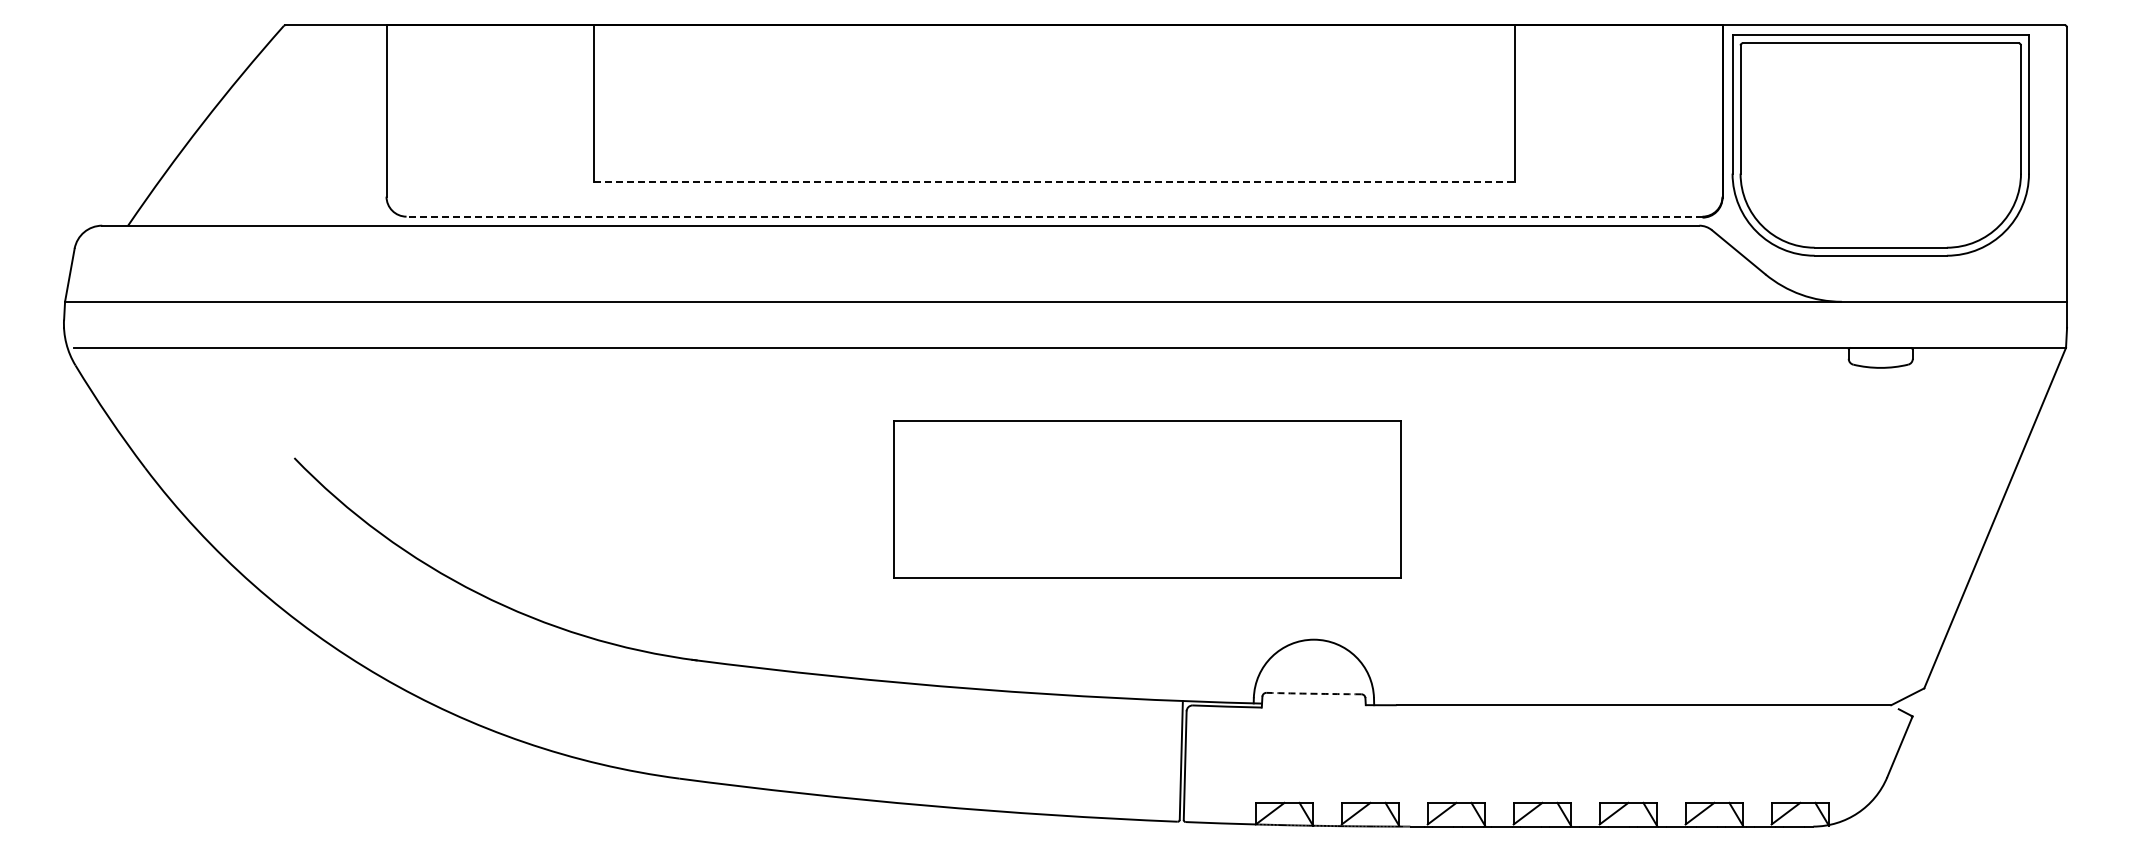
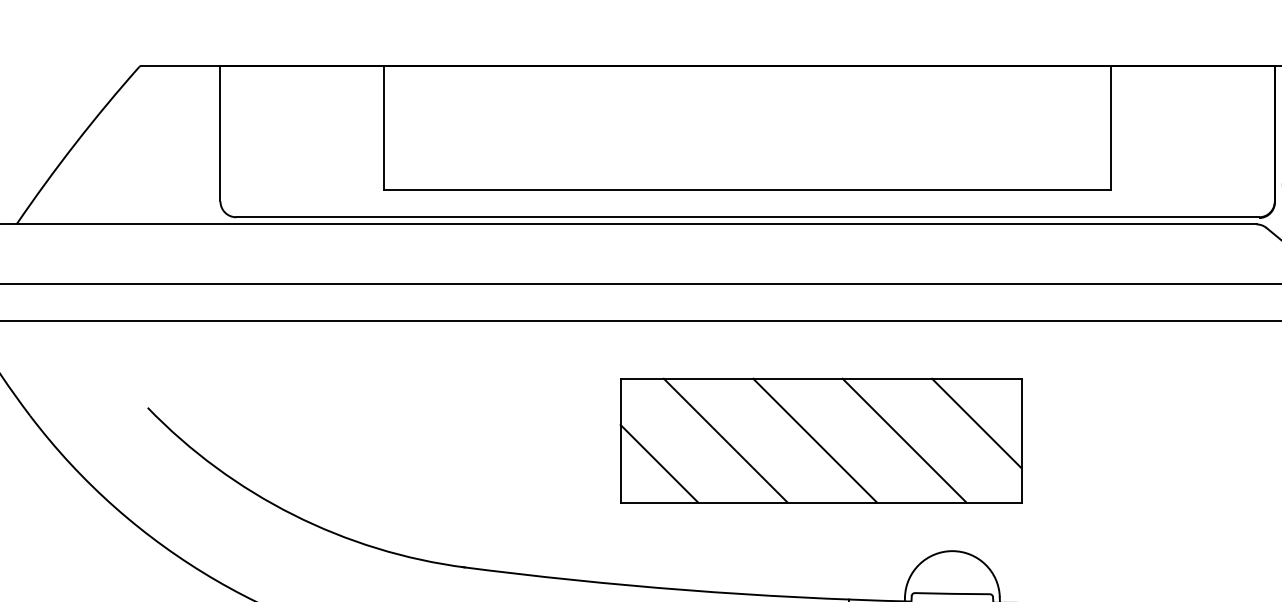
line: (1054, 181) -> (747, 189), dashed -> solid
line: (1054, 216) -> (747, 217), dashed -> solid
line: (1344, 477) -> (976, 423), added
line: (1026, 499) -> (725, 440), added
line: (1139, 499) -> (814, 440), added
line: (1252, 499) -> (903, 440), added
line: (942, 528) -> (659, 463), added
arc: (1313, 693) -> (952, 593), dashed -> solid

